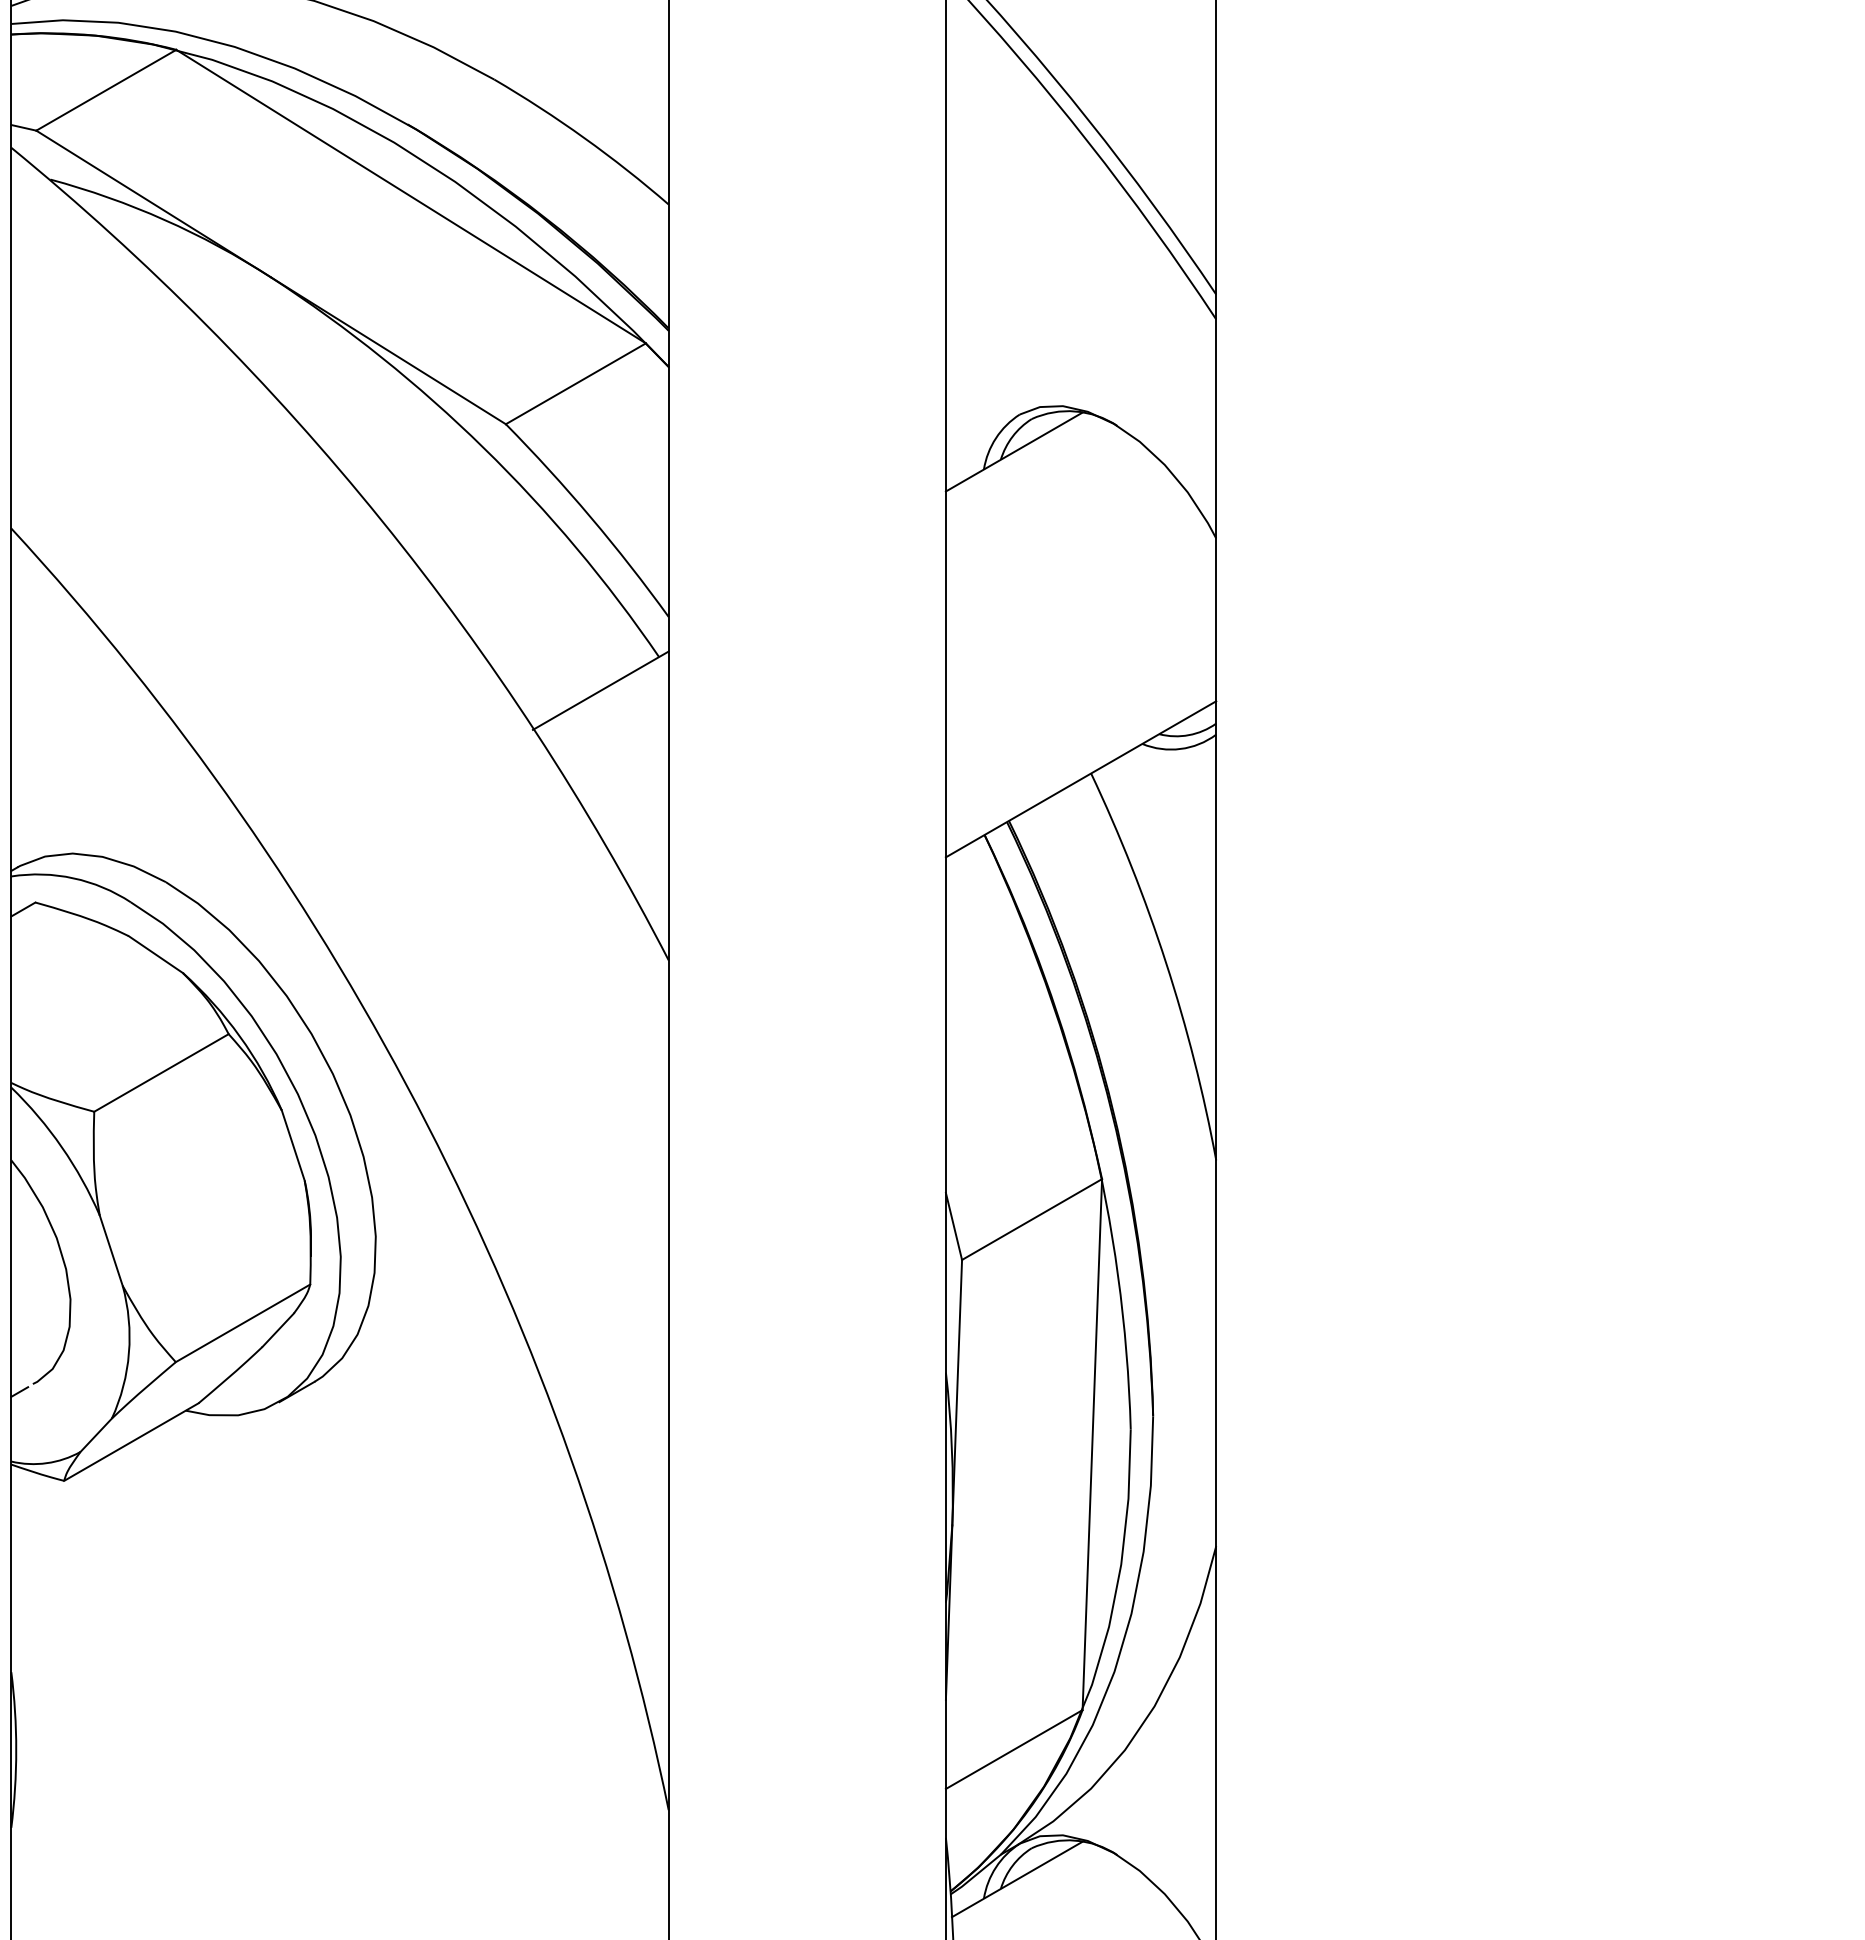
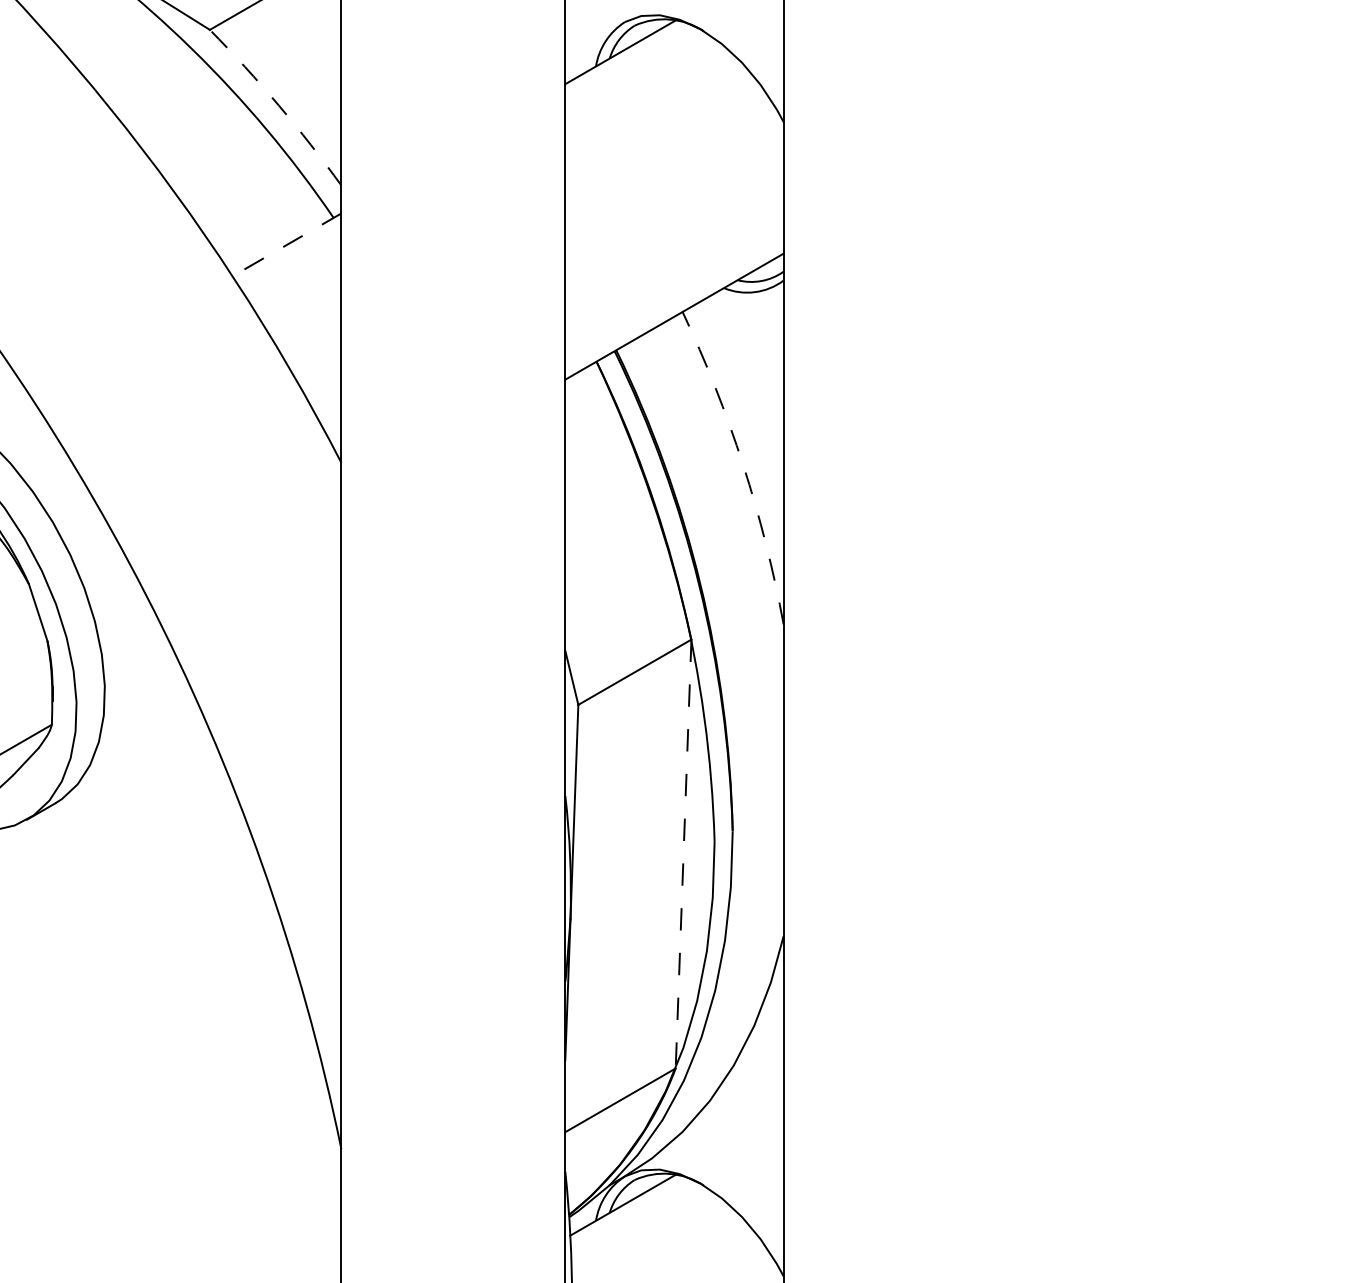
arc: (590, 517) -> (278, 105), solid -> dashed
line: (600, 690) -> (286, 244), solid -> dashed
arc: (1166, 962) -> (743, 464), solid -> dashed
line: (1092, 1444) -> (683, 853), solid -> dashed

